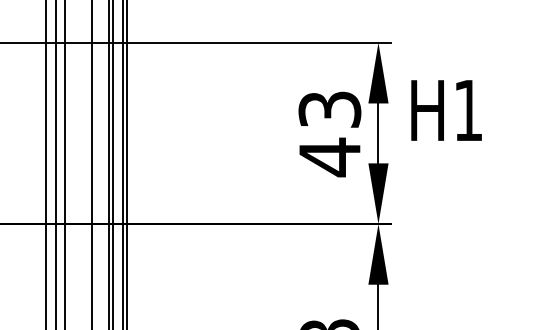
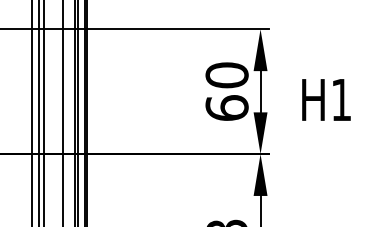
text: (446, 109) -> (326, 99), moved
text: (329, 133) -> (226, 91), 43 -> 60

